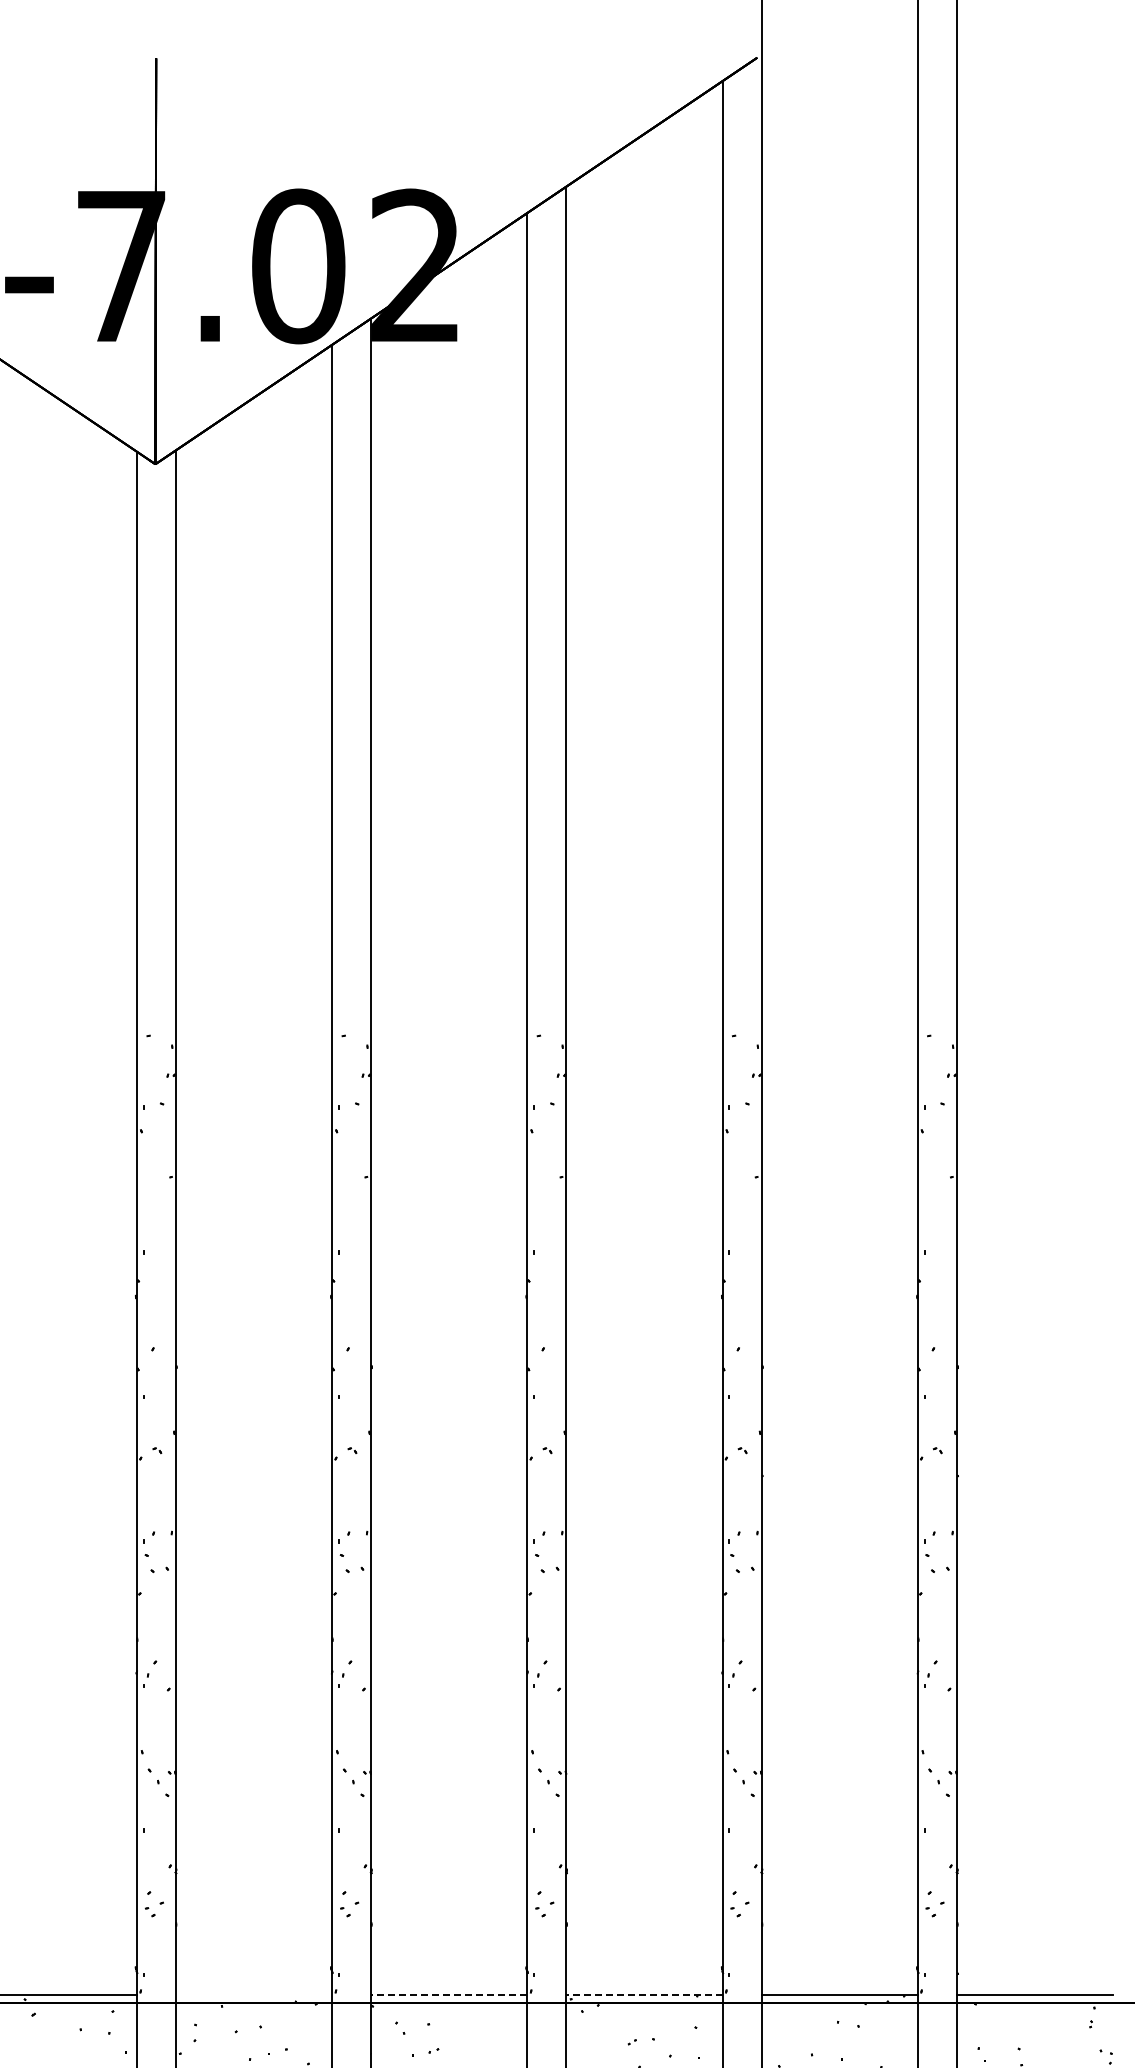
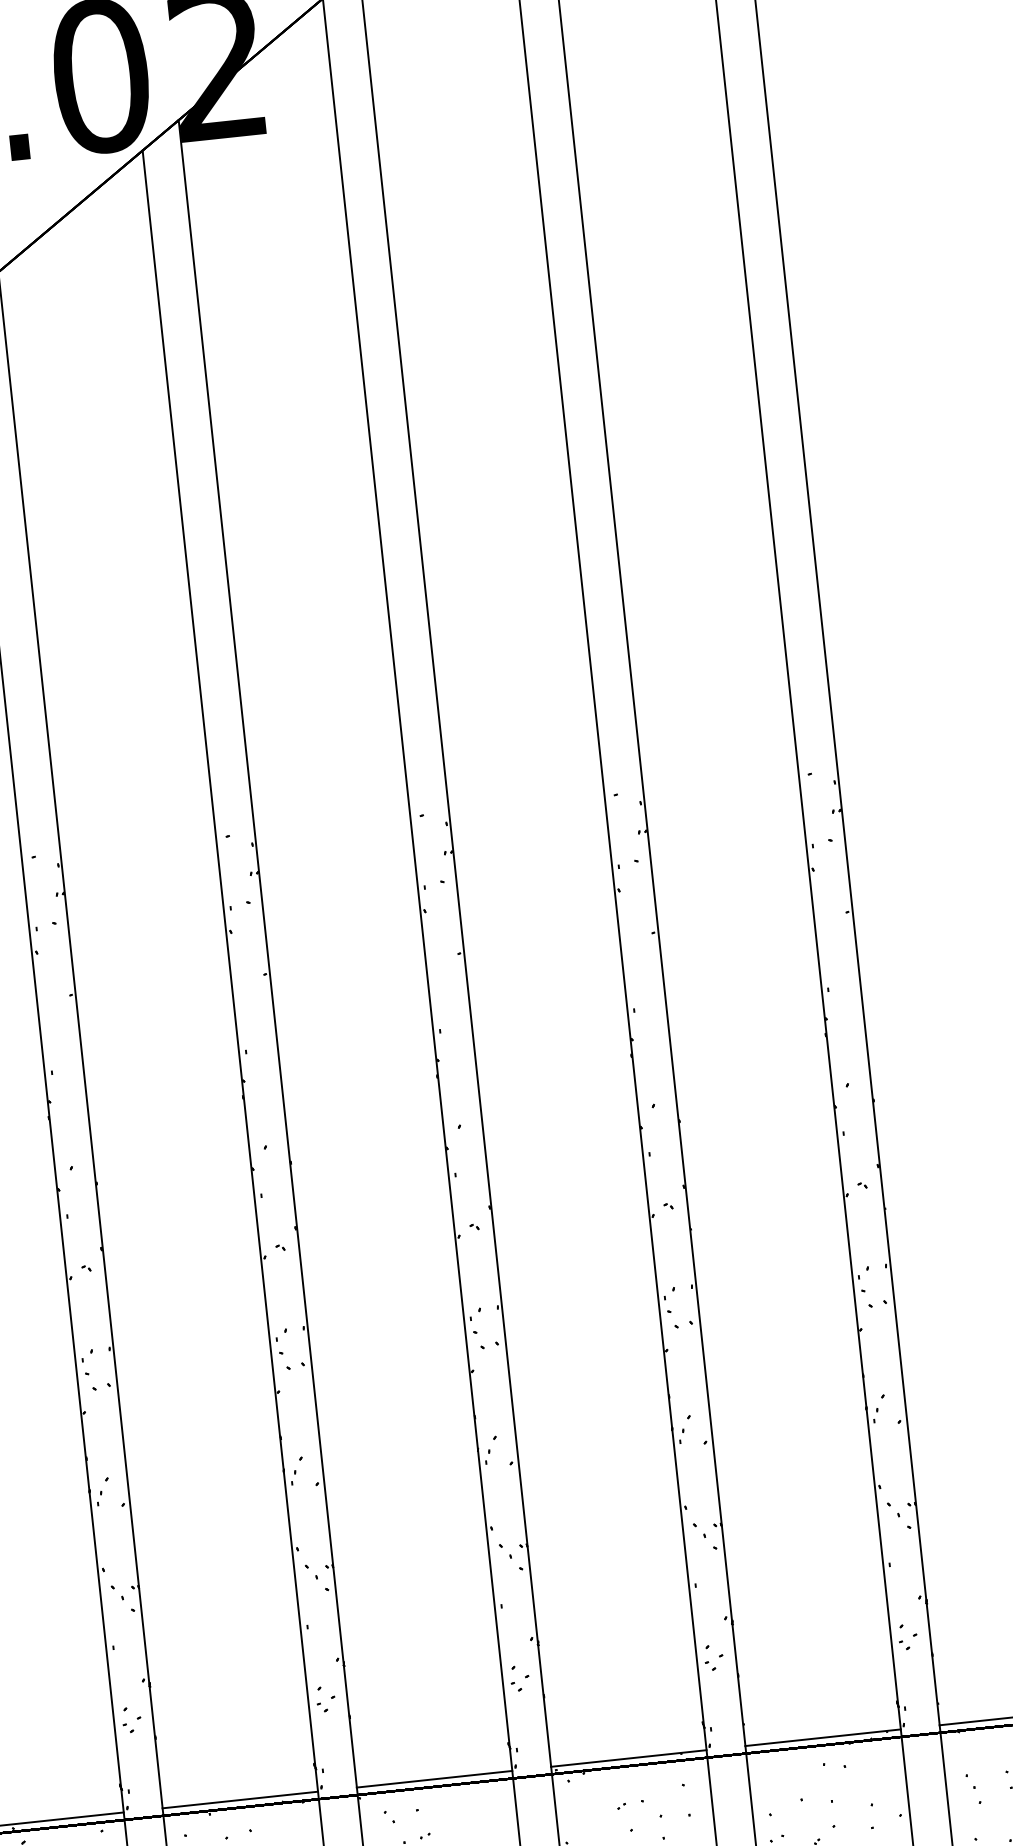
line: (253, 1995) -> (239, 1800), added
line: (448, 1995) -> (433, 1779), dashed -> solid
line: (644, 1995) -> (628, 1758), dashed -> solid

